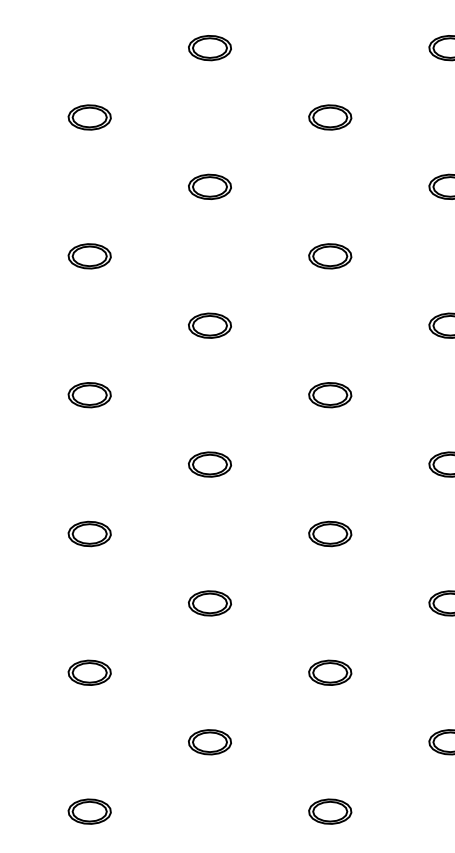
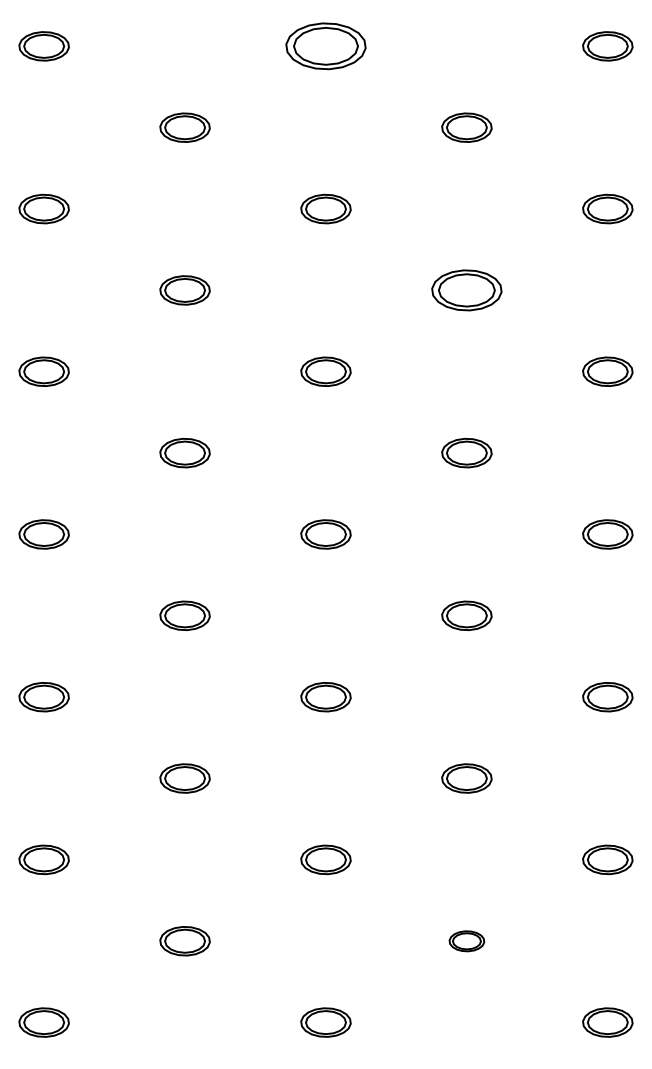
part: (209, 48) -> (325, 46), size x1.6
part: (329, 256) -> (466, 290), size x1.4
part: (329, 811) -> (466, 941), size x0.7

